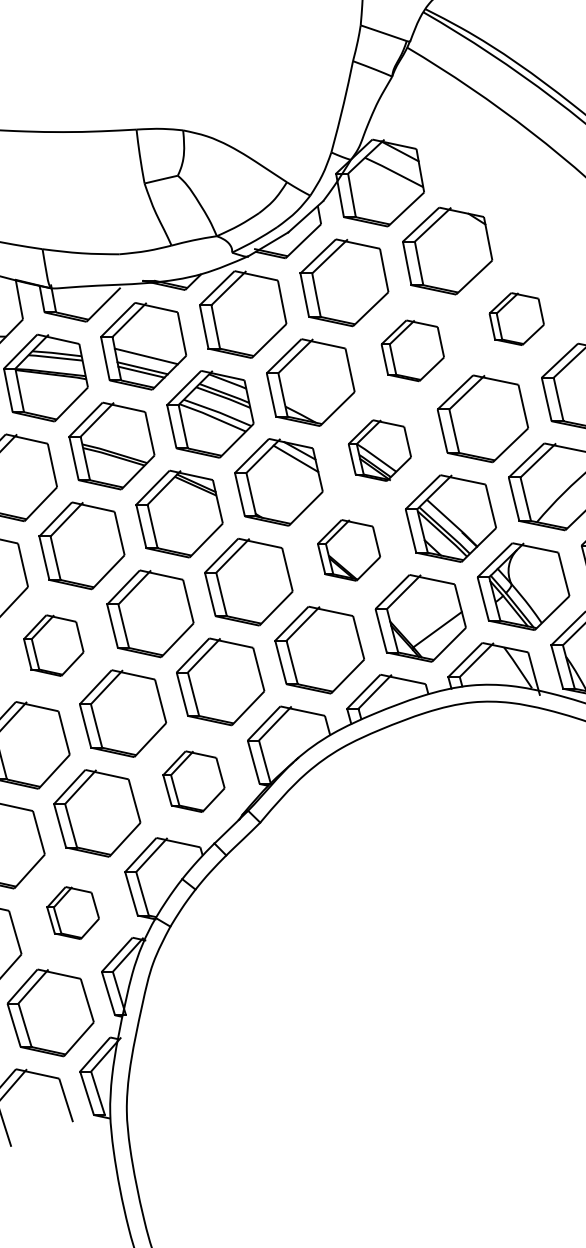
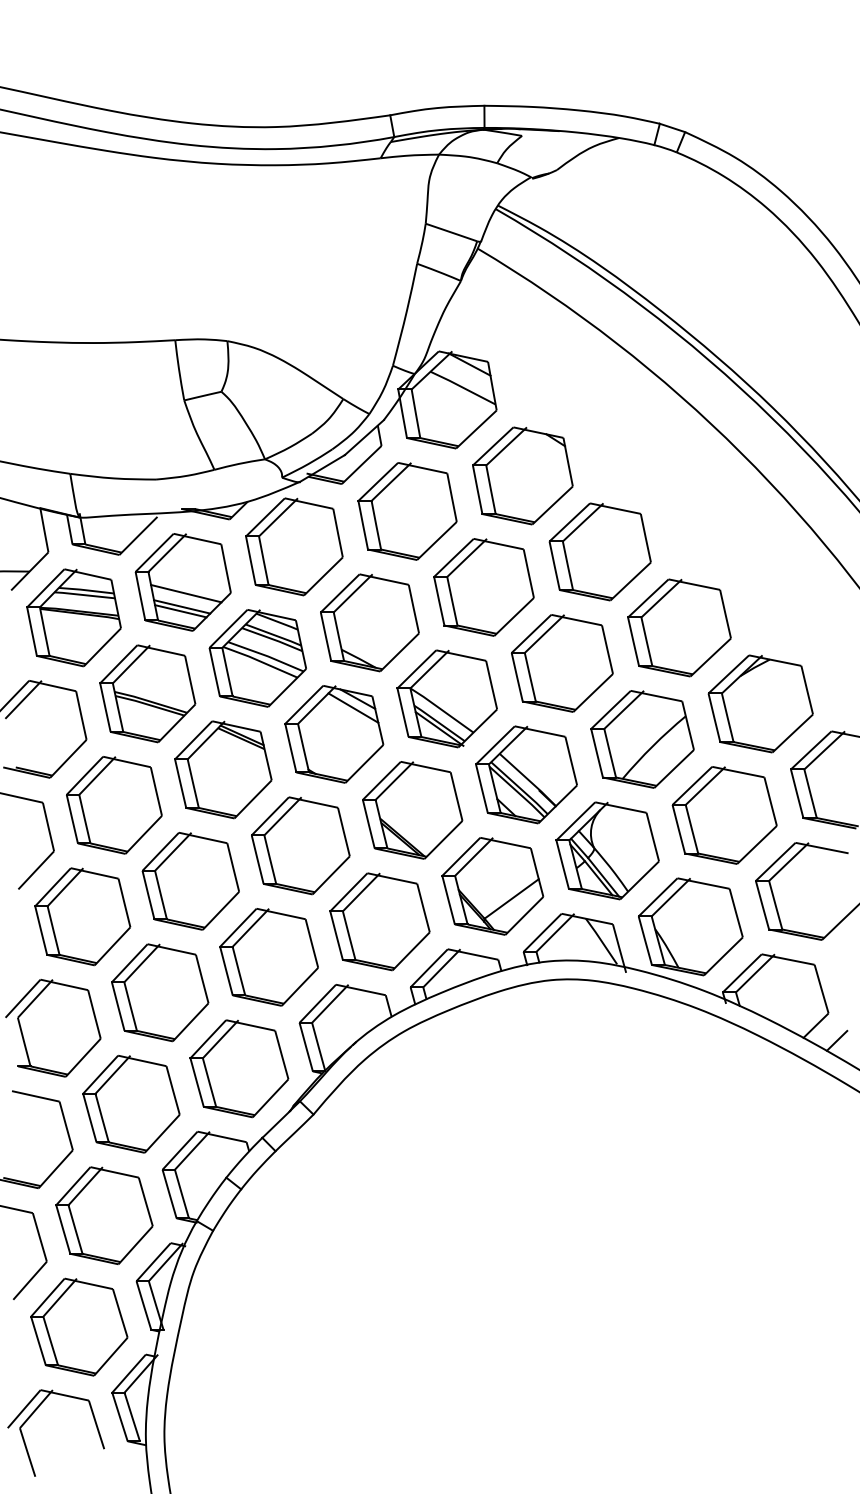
part: (516, 318) -> (599, 551), size x1.67
part: (412, 350) -> (483, 587), size x1.43
part: (379, 450) -> (446, 698), size x1.43
part: (348, 550) -> (412, 810), size x1.43
part: (53, 645) -> (82, 916), size x1.43
part: (194, 781) -> (239, 1068), size x1.43
part: (73, 912) -> (104, 1215), size x1.67

